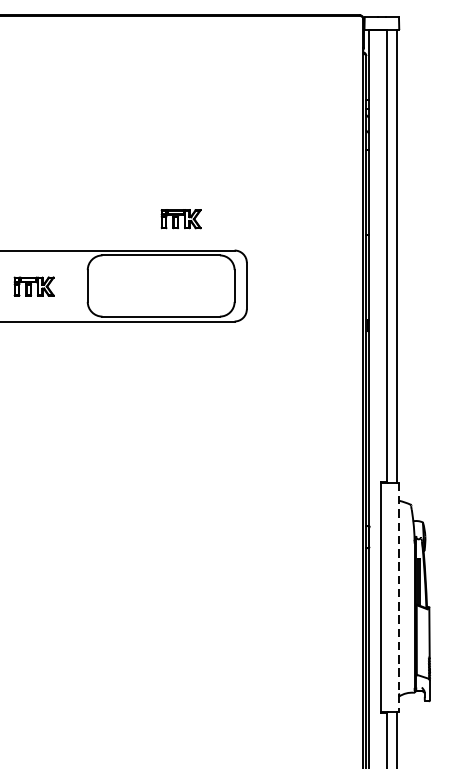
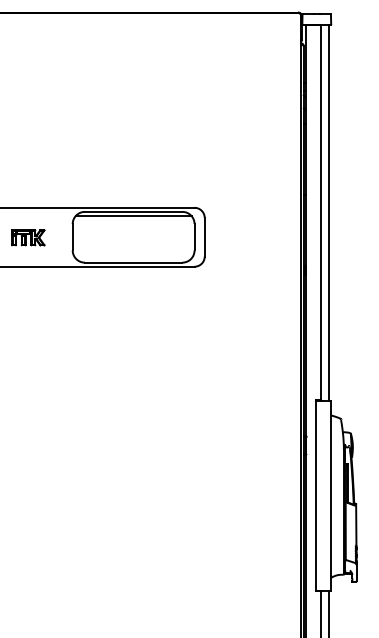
part: (181, 218) -> (150, 181), removed
line: (161, 260) -> (133, 216), added
line: (398, 598) -> (330, 496), dashed -> solid

